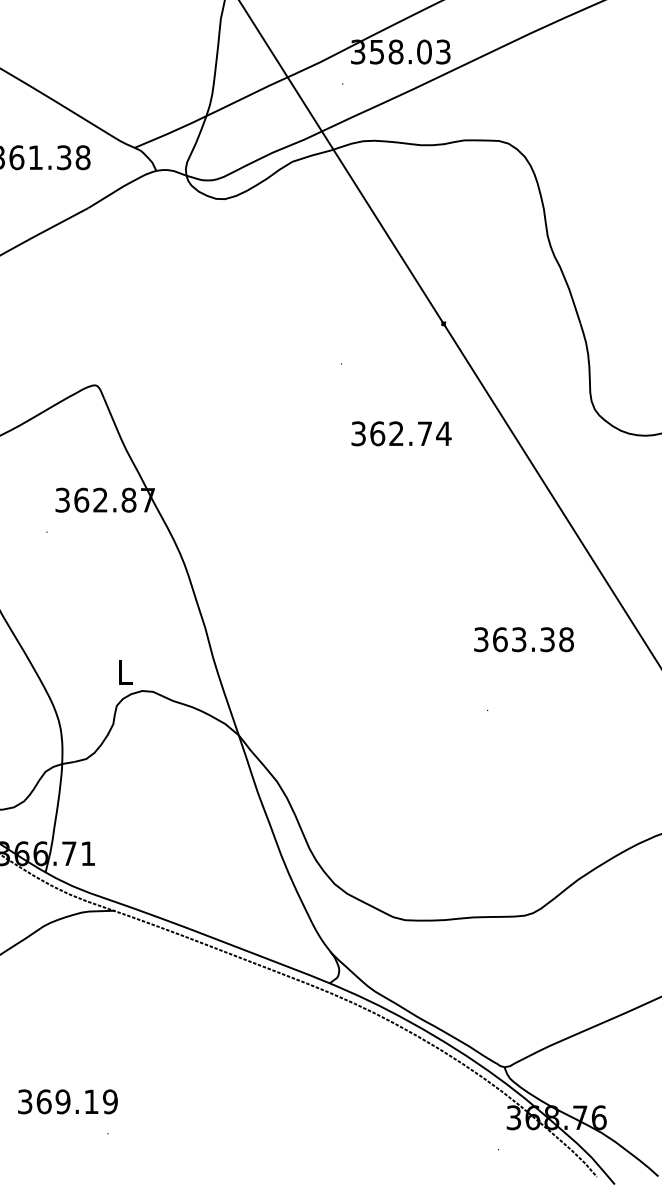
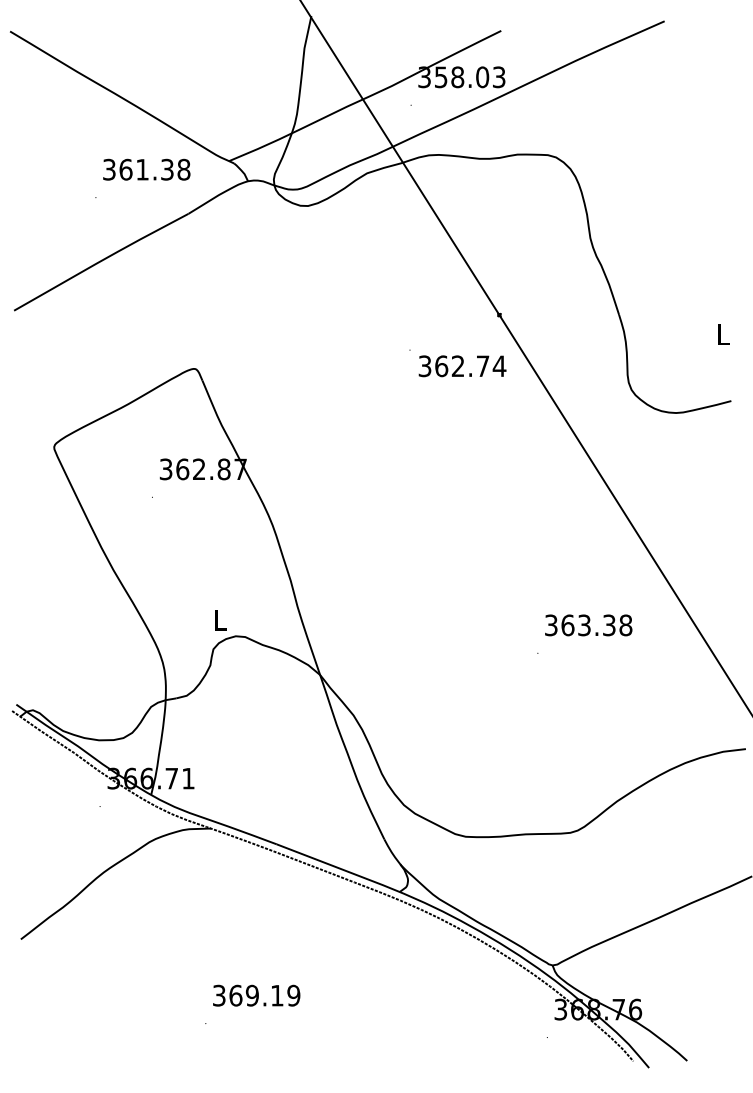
text: (401, 434) -> (462, 366), moved
text: (523, 639) -> (588, 625), moved
text: (67, 1101) -> (256, 995), moved

